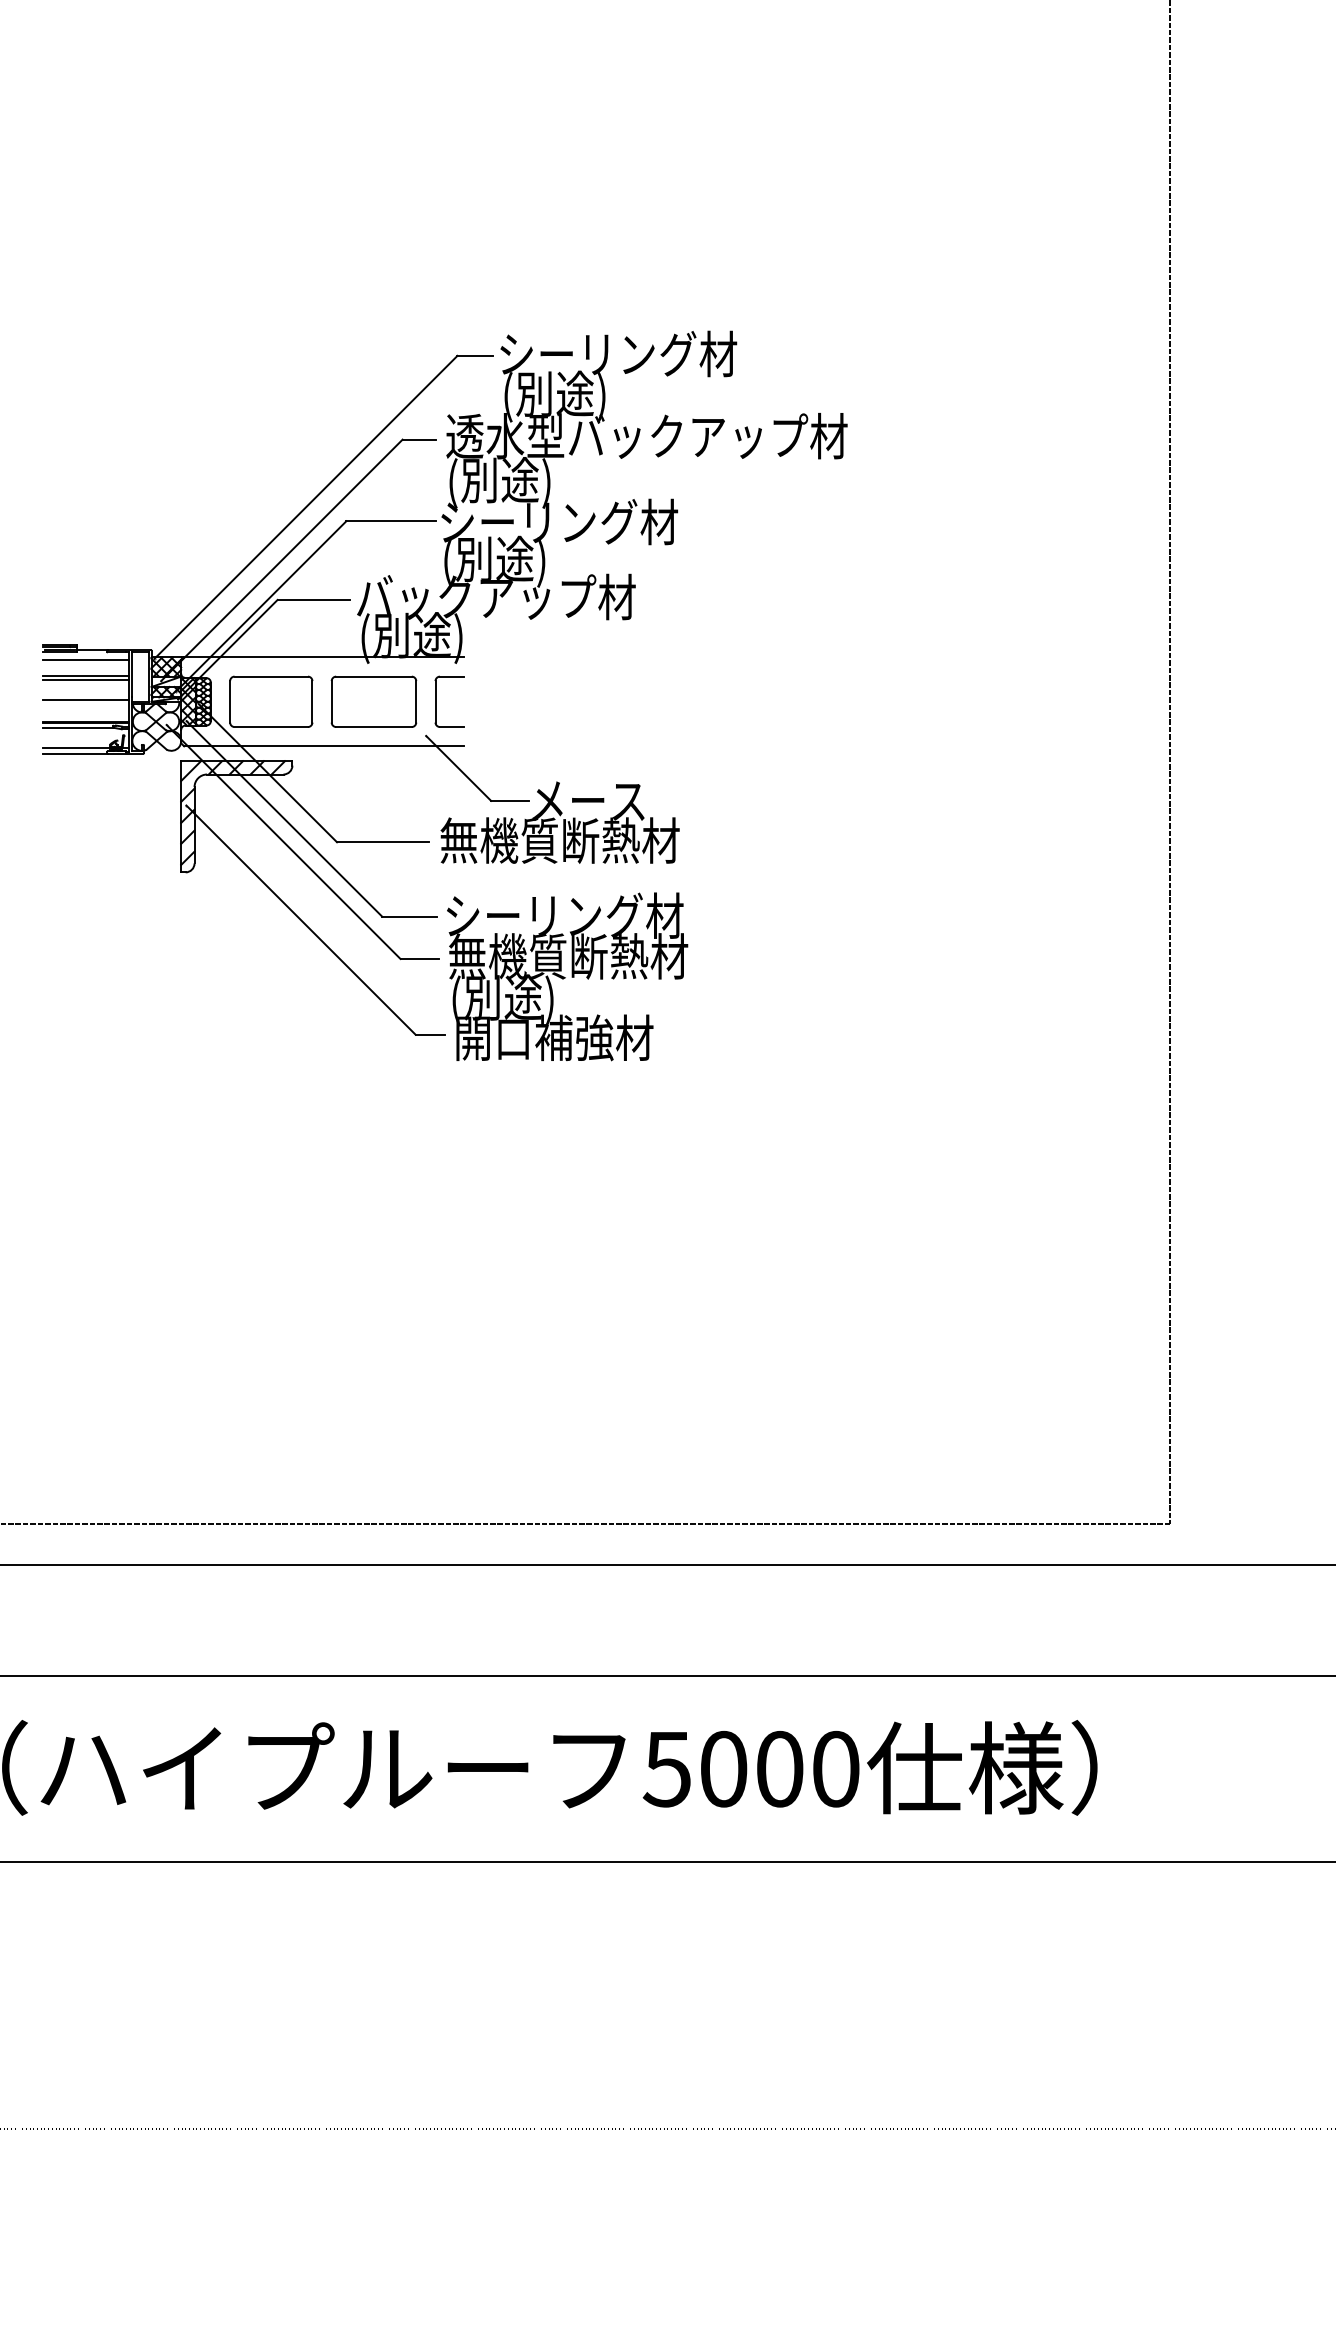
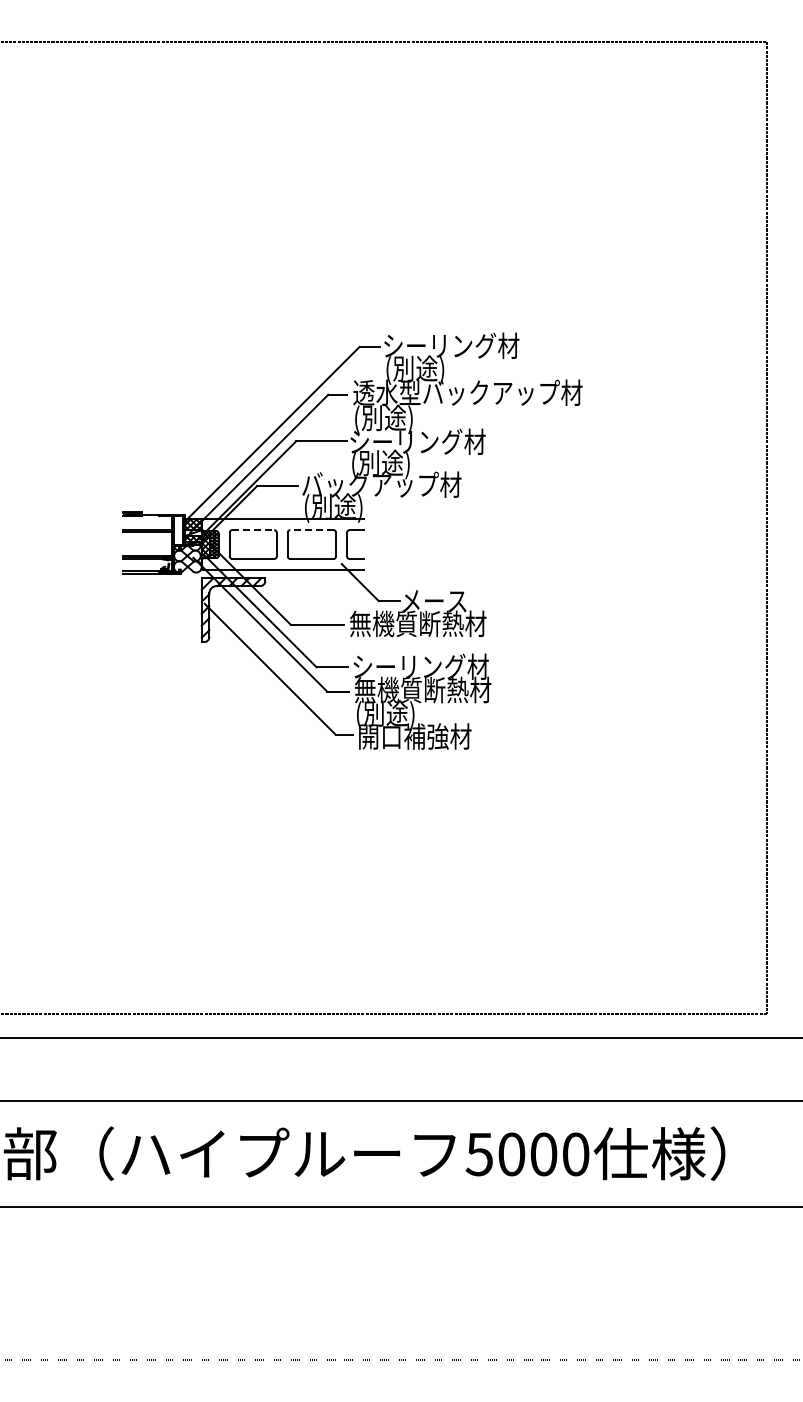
line: (86, 659) -> (147, 520), removed
line: (271, 677) -> (253, 530), solid -> dashed
line: (373, 677) -> (311, 530), solid -> dashed
line: (86, 699) -> (147, 543), removed

